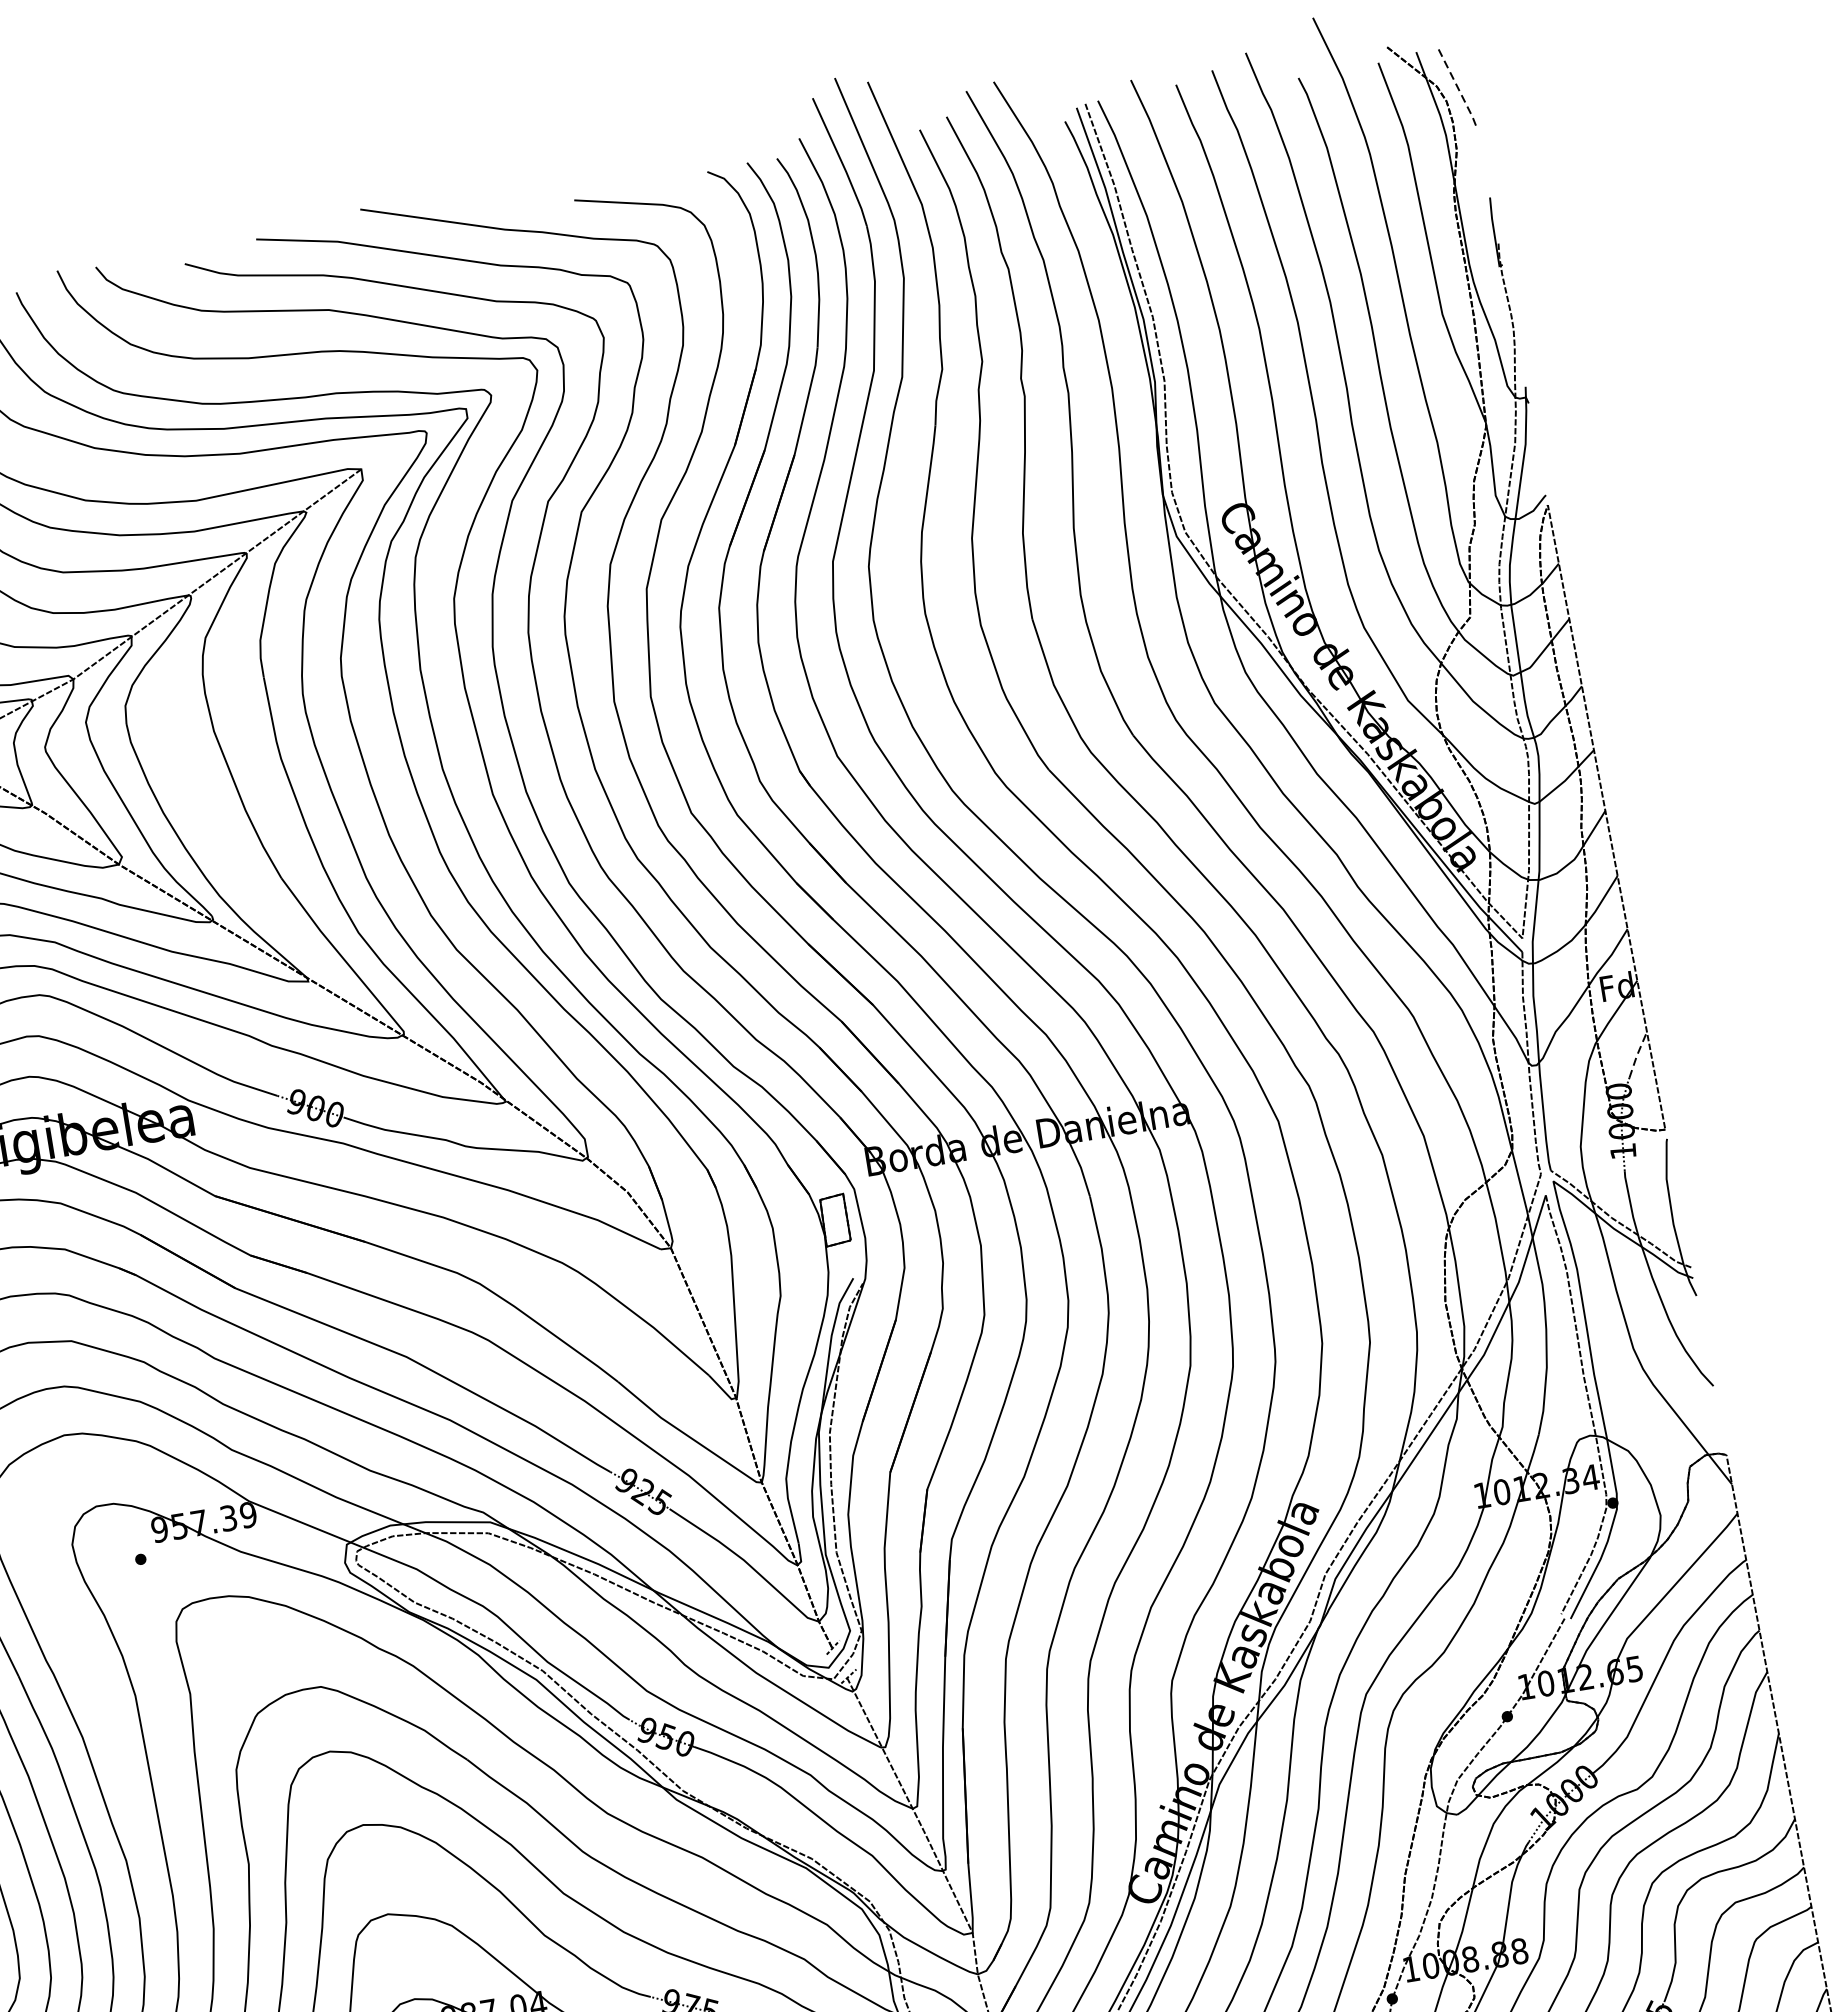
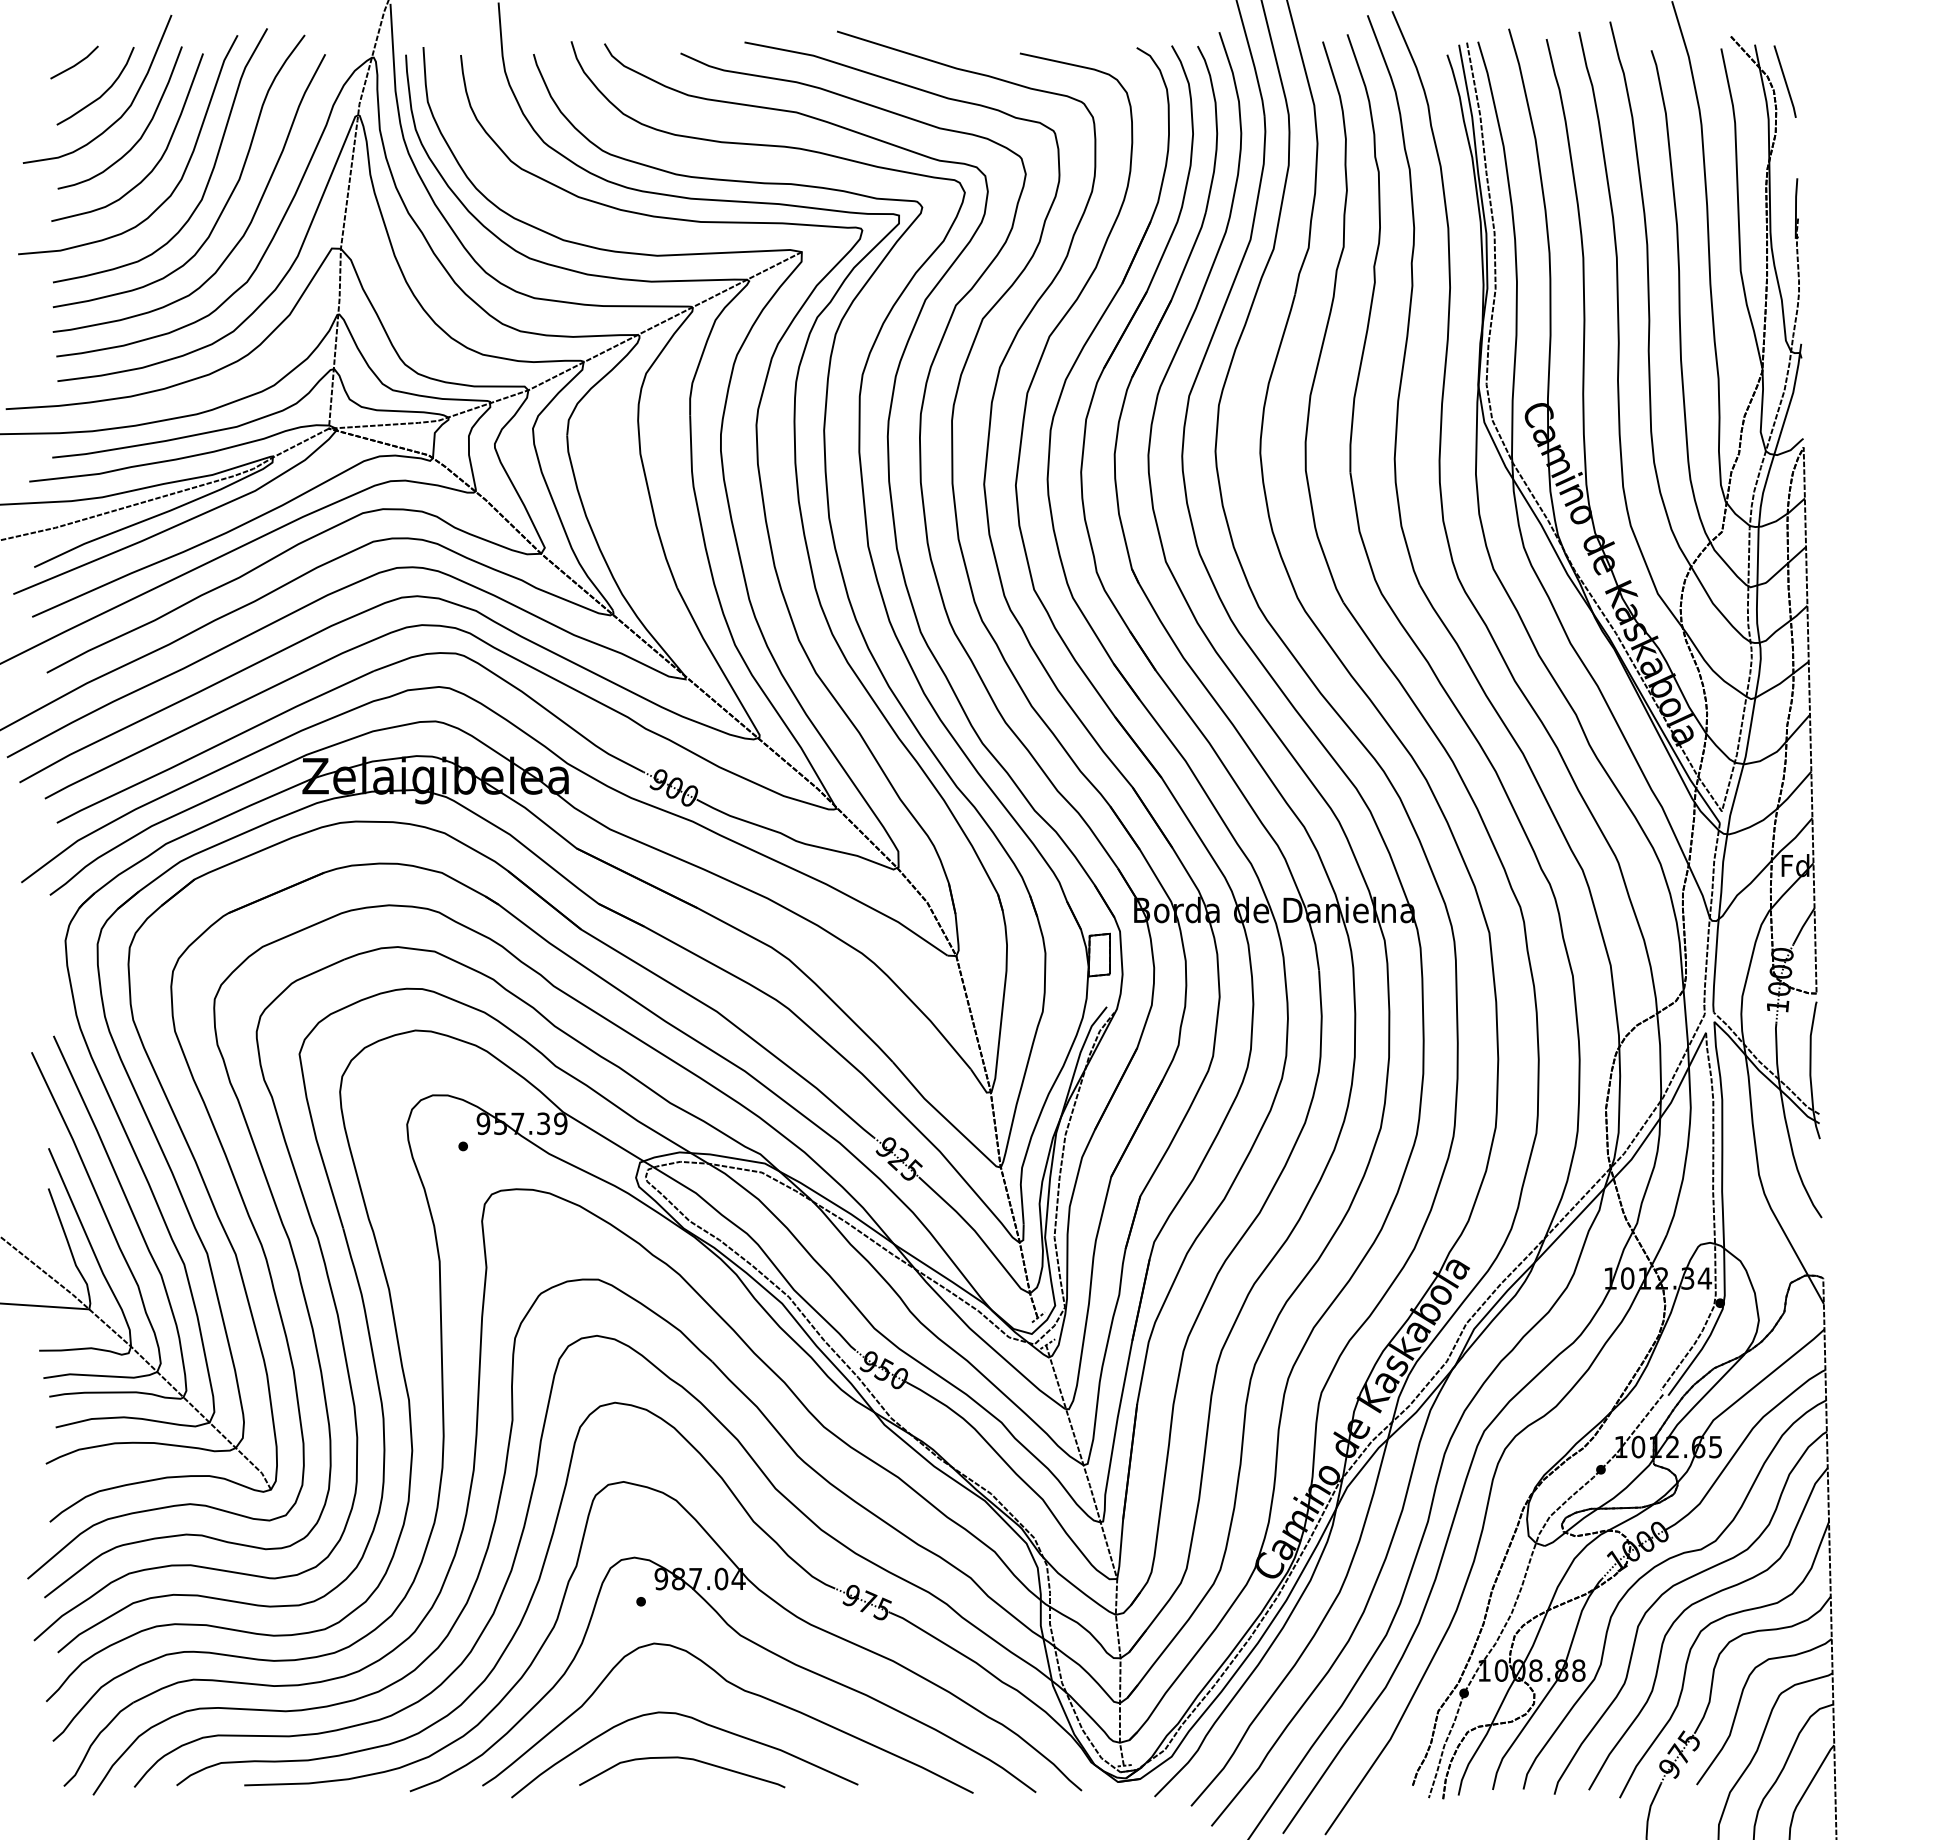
line: (1458, 89) -> (1785, 82), dashed -> solid
line: (1637, 1055) -> (1803, 926), dashed -> solid

